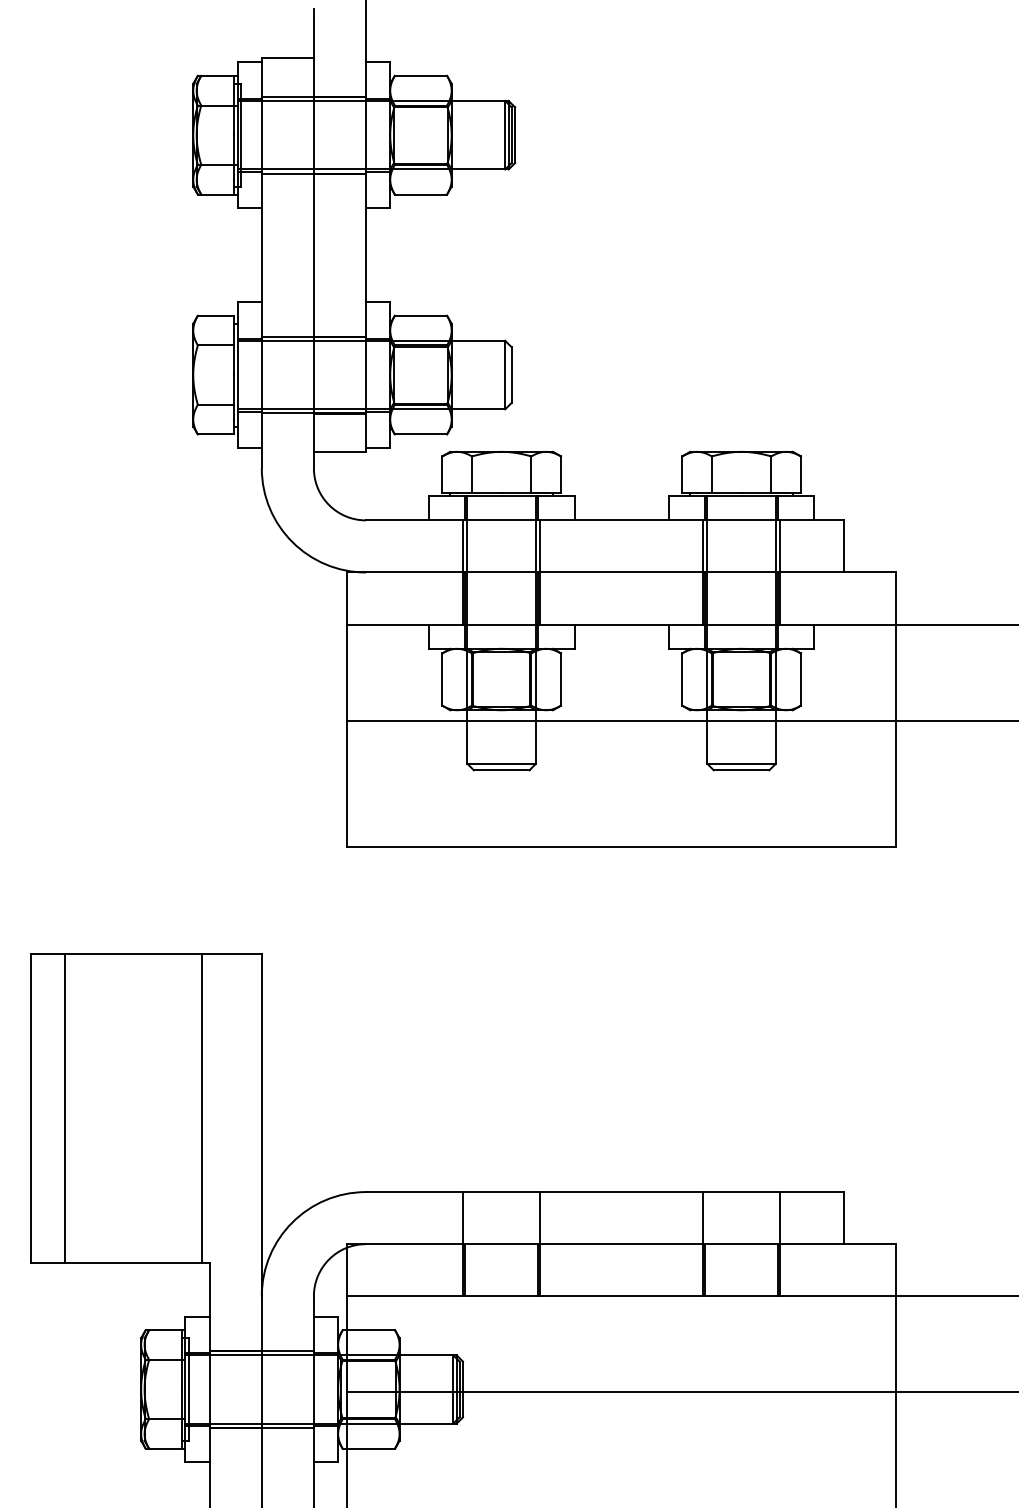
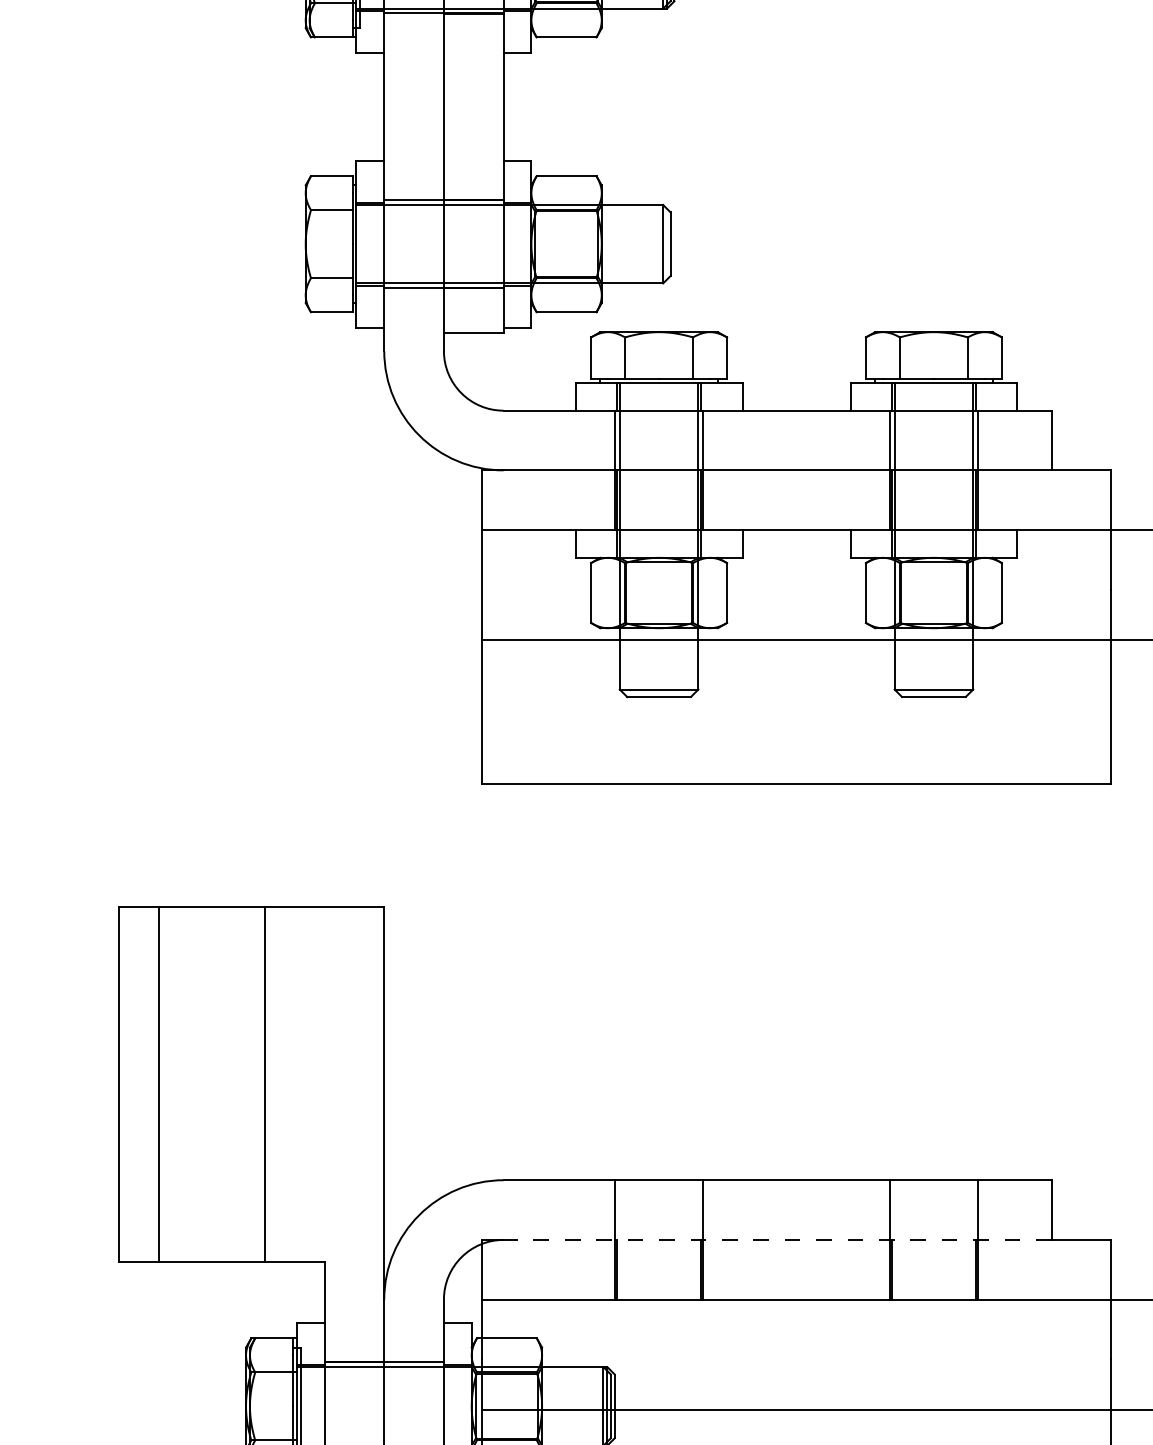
line: (201, 1108) -> (264, 1084), moved
line: (604, 1244) -> (776, 1240), solid -> dashed

